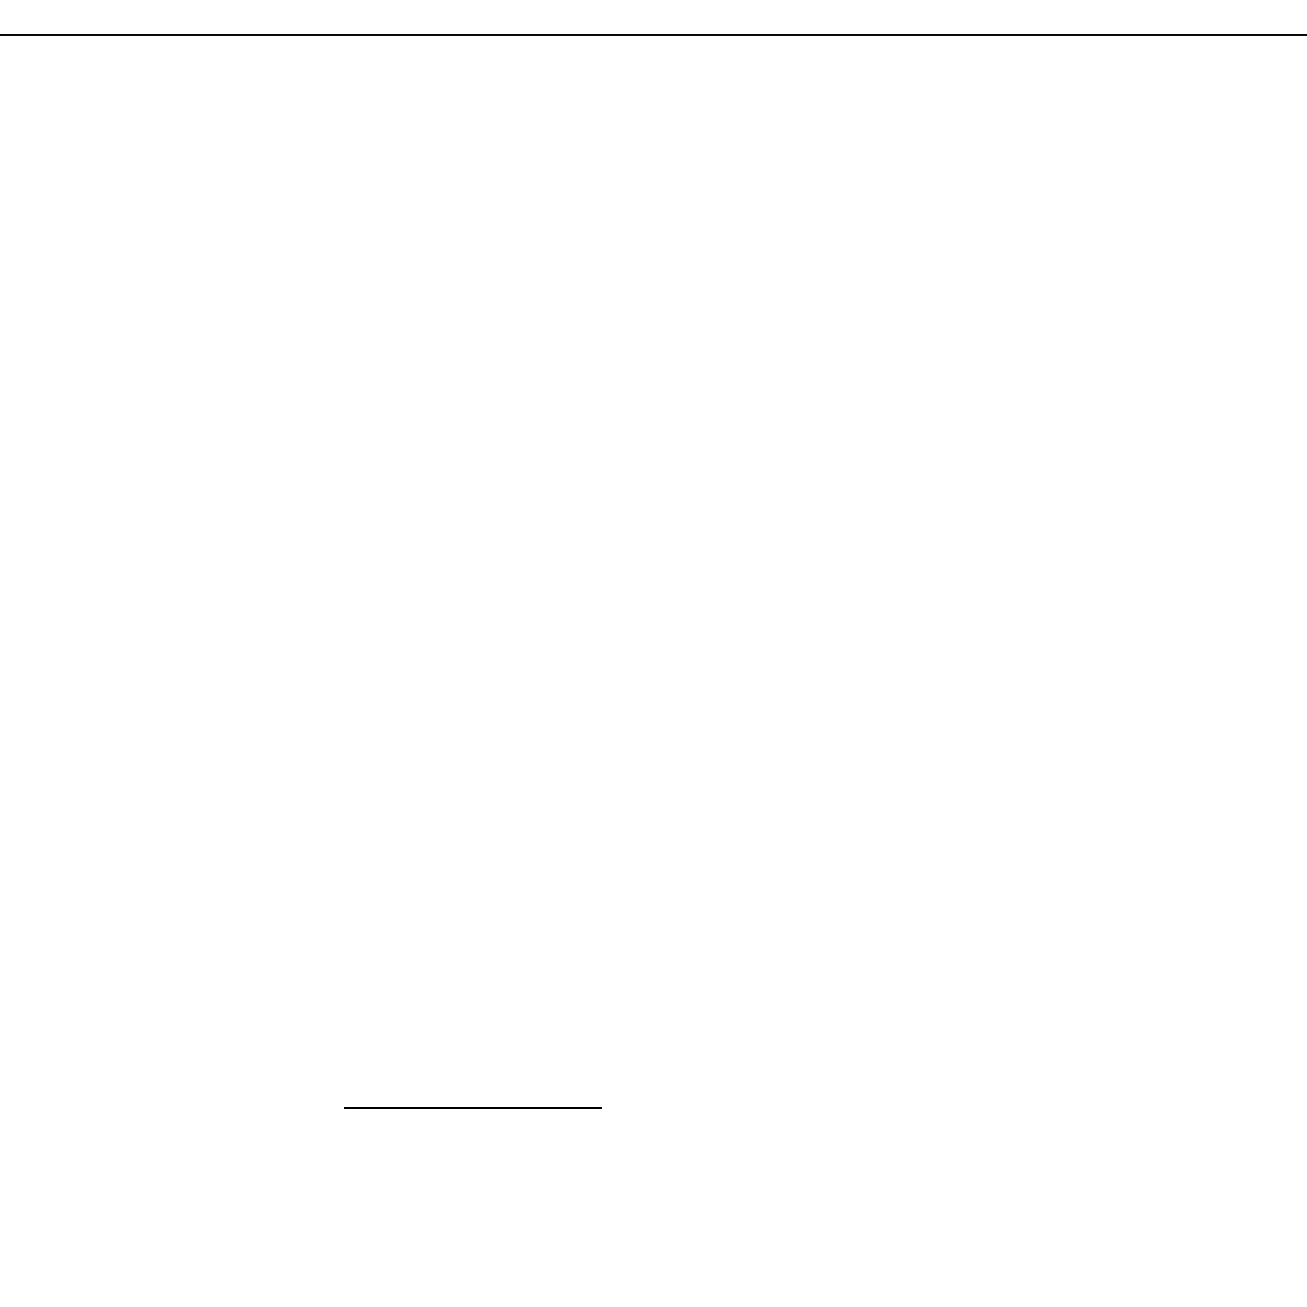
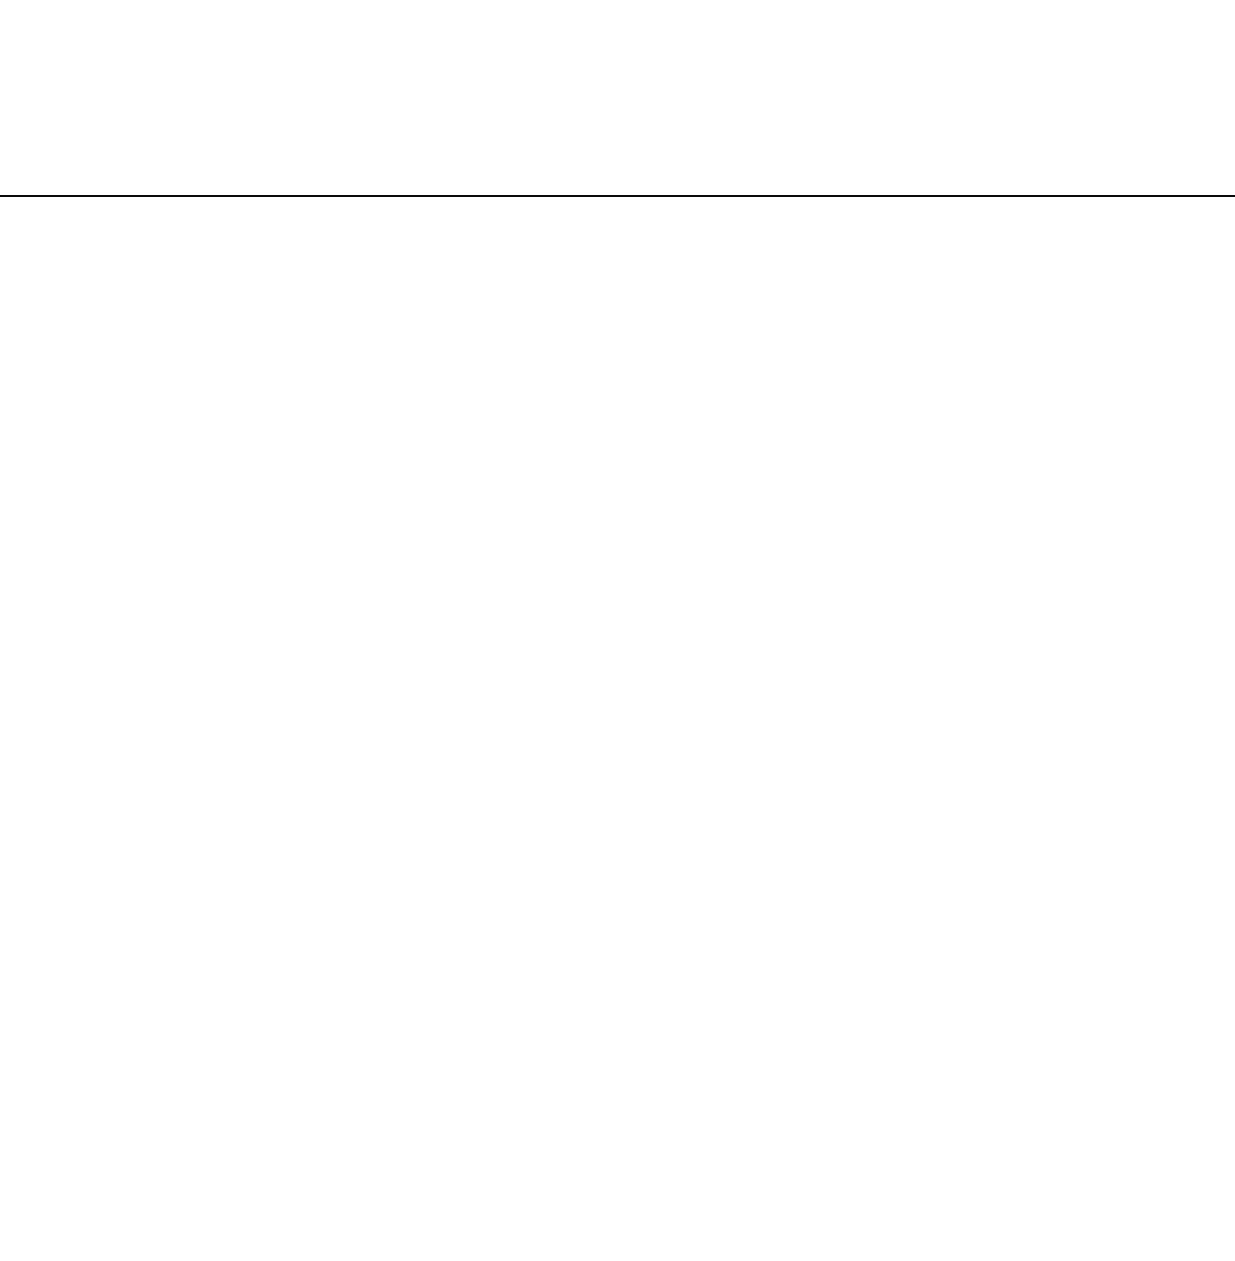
line: (472, 1108) -> (527, 1156), removed

